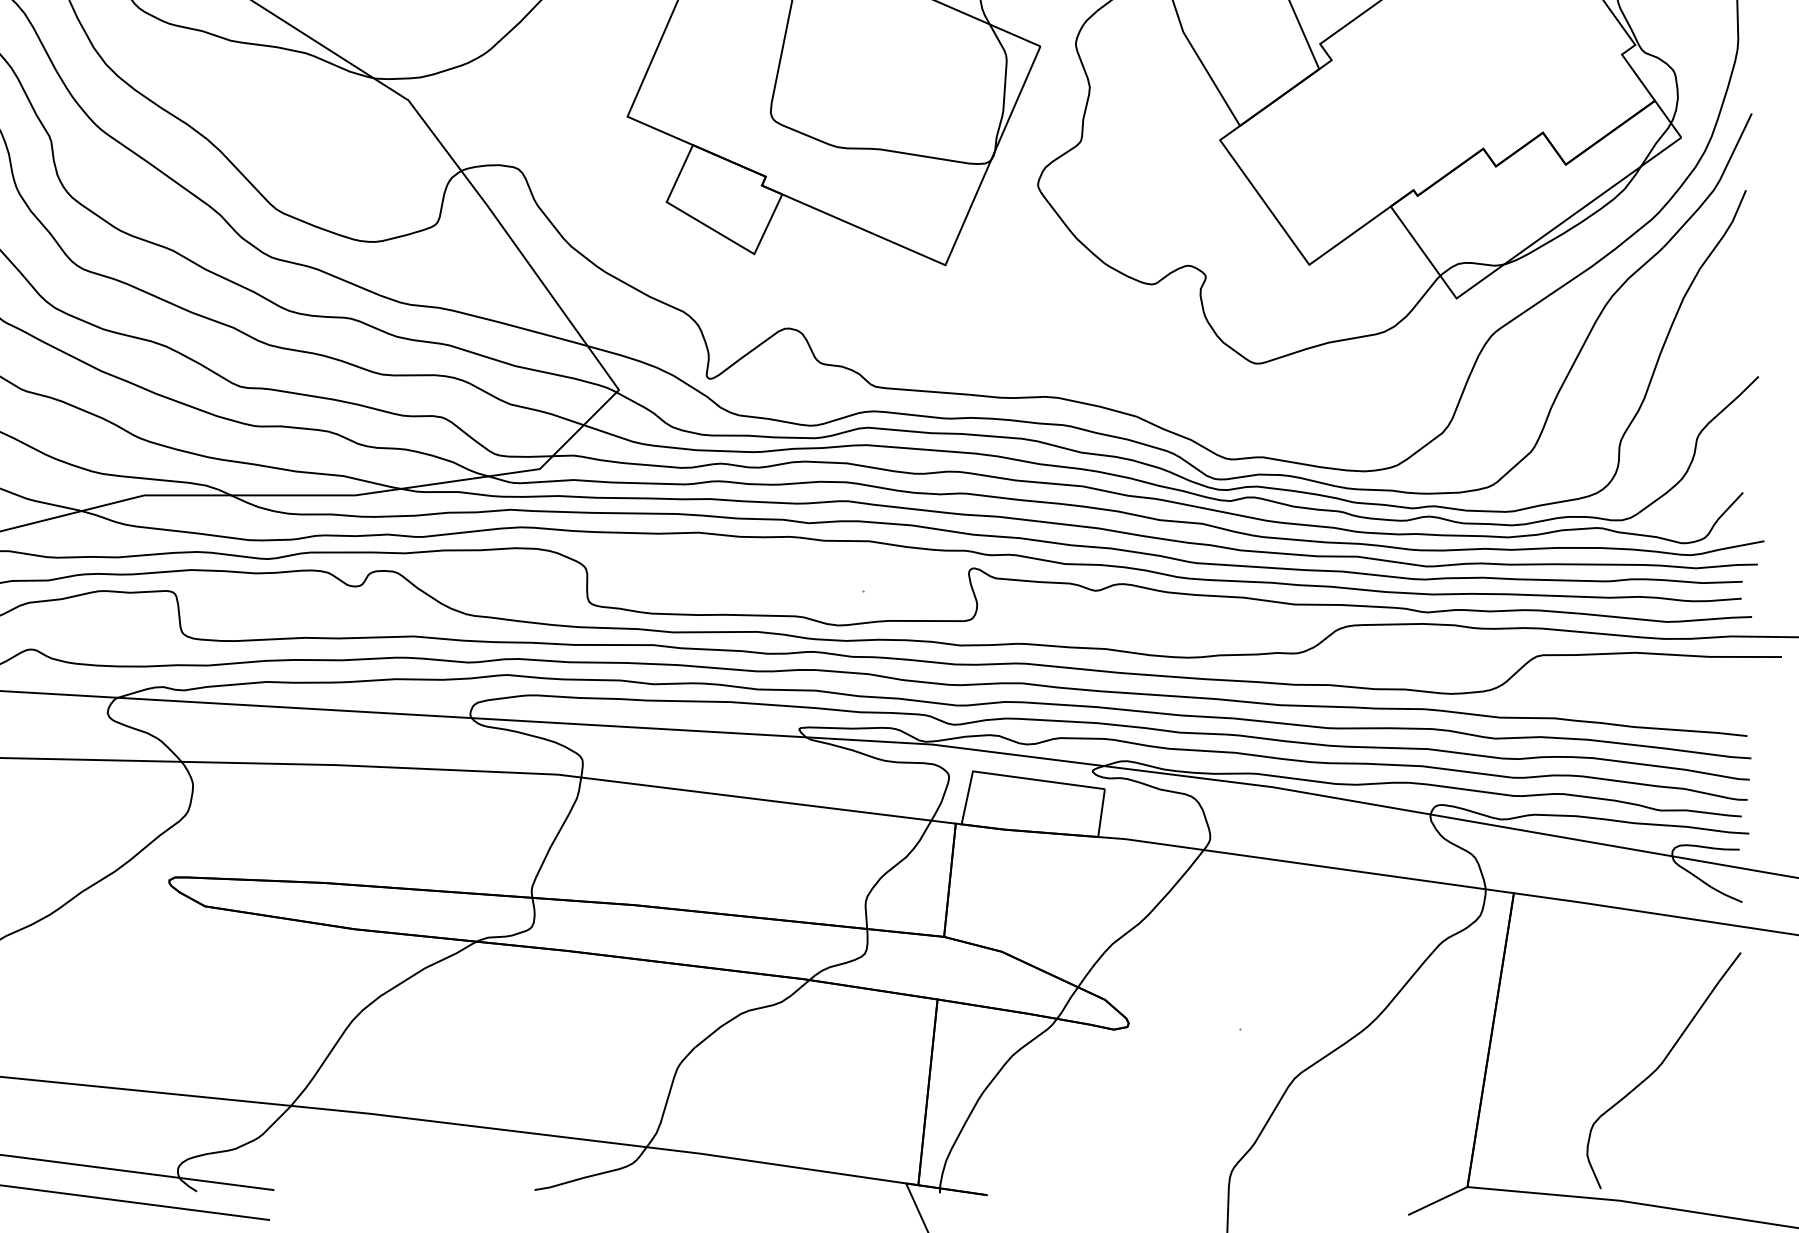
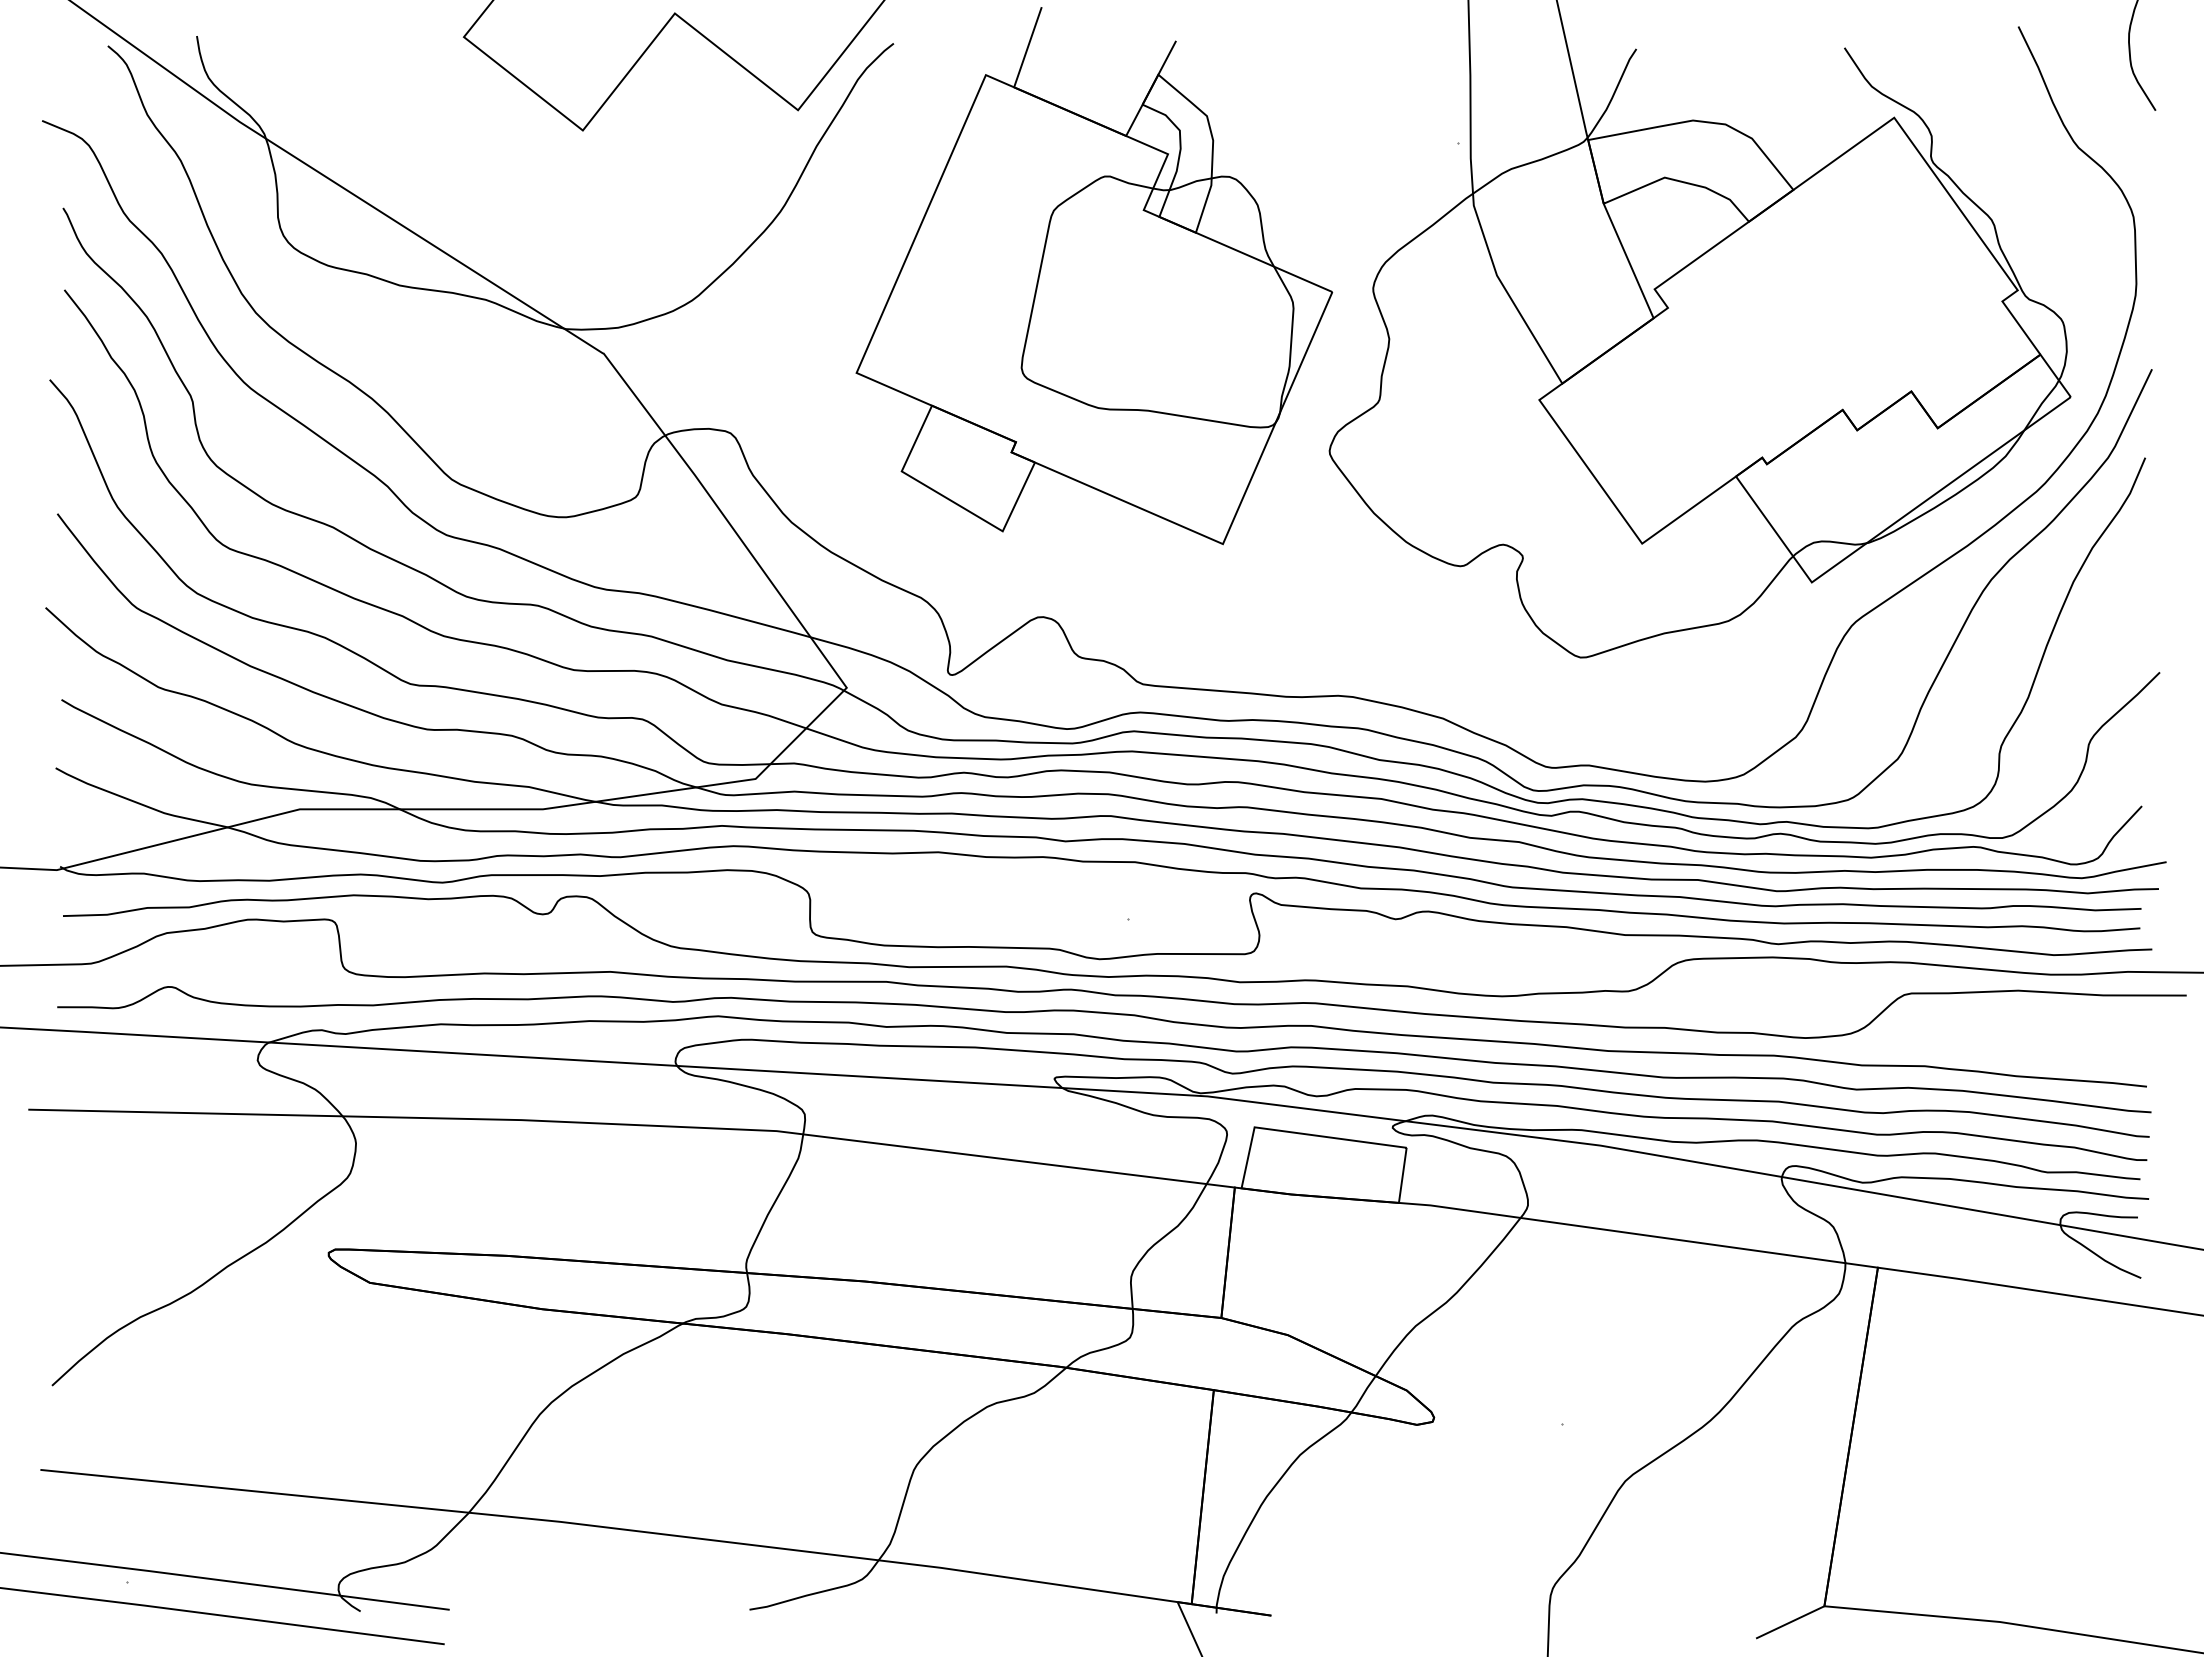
curve: (1660, 1066) -> (2046, 1467), removed

